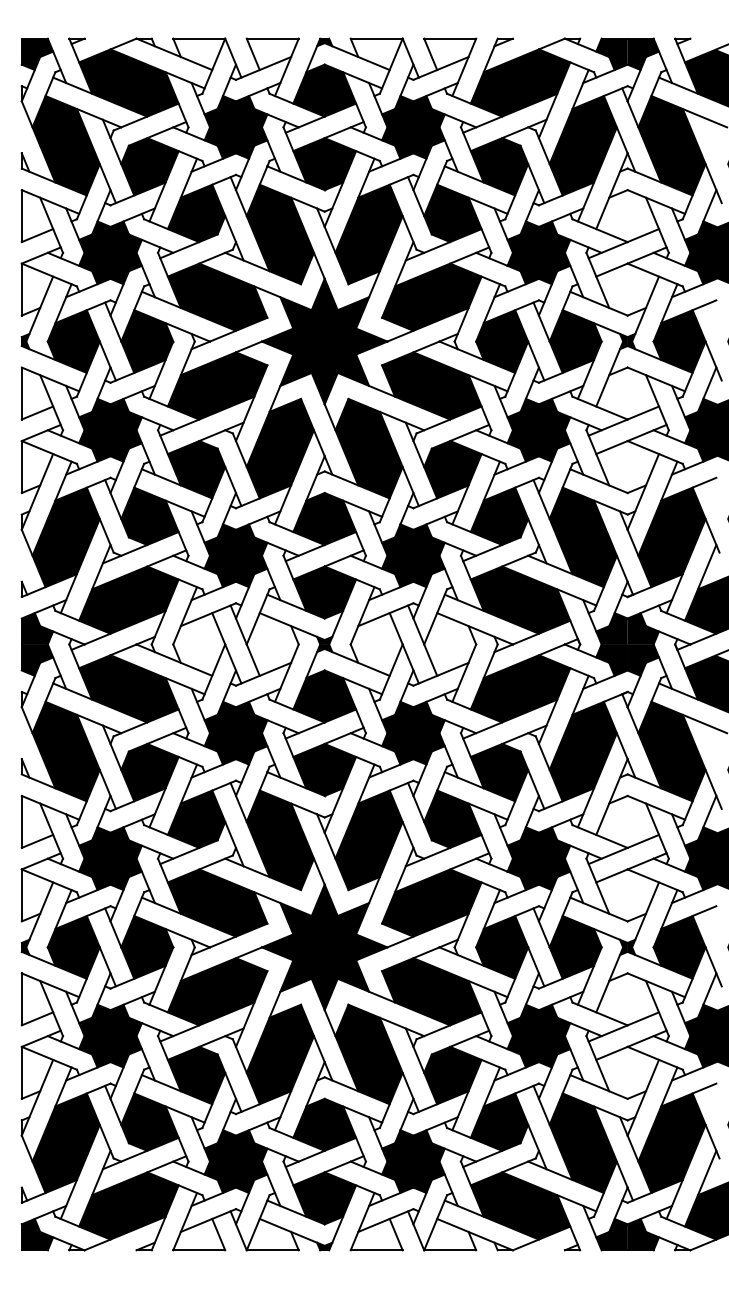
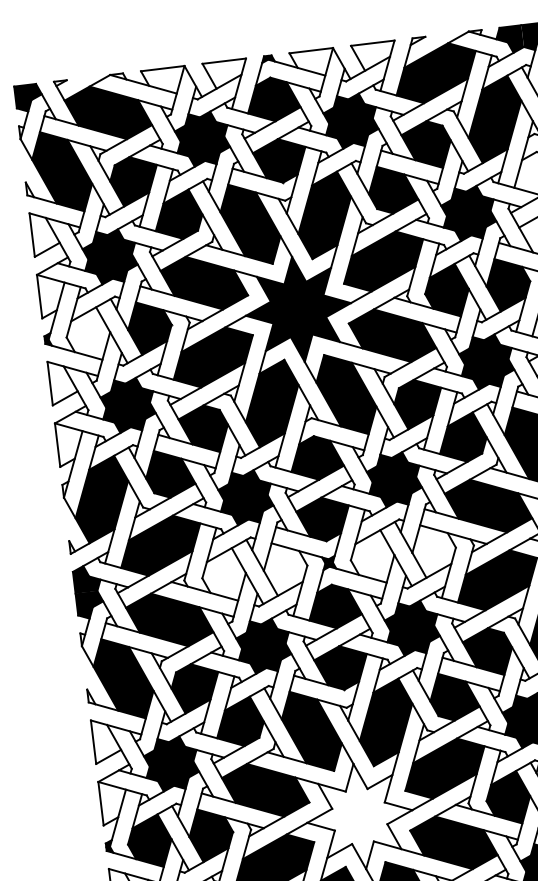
fill: (73, 341) -> (88, 334), removed
fill: (324, 947) -> (359, 816), removed

